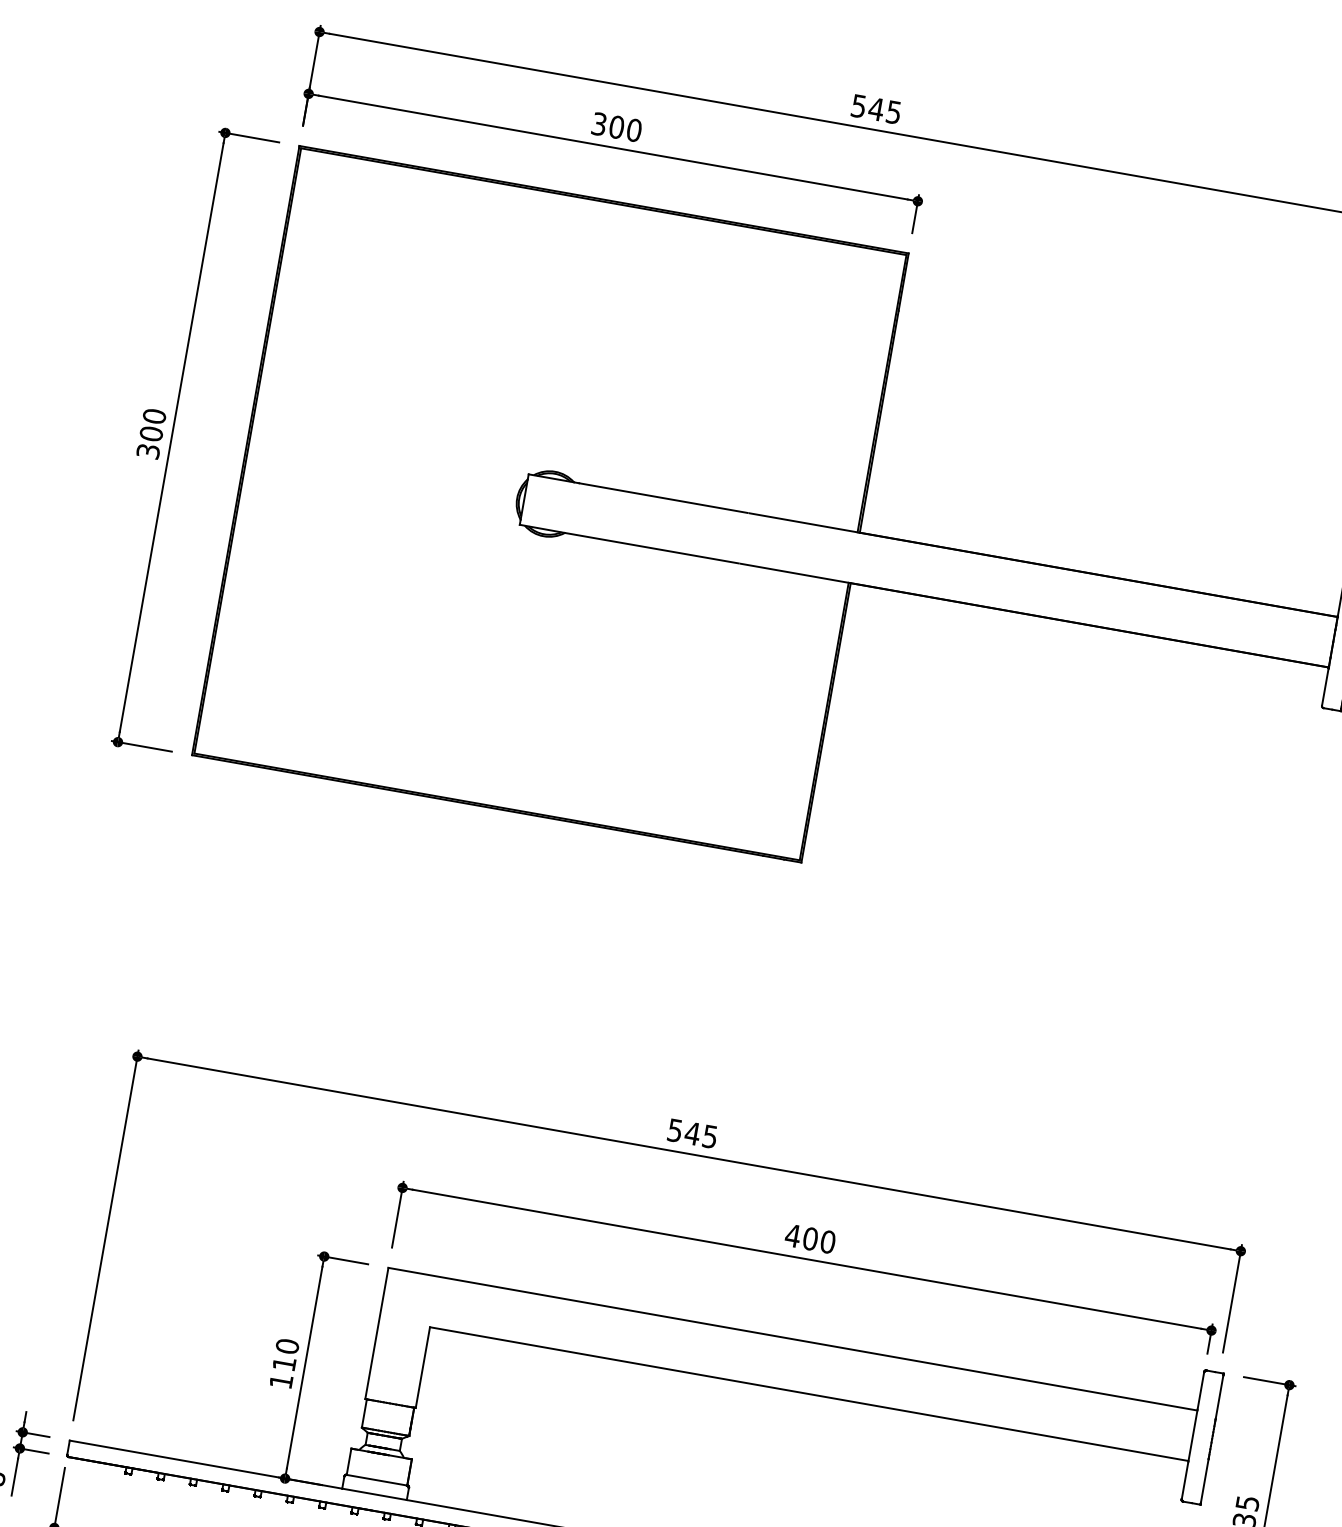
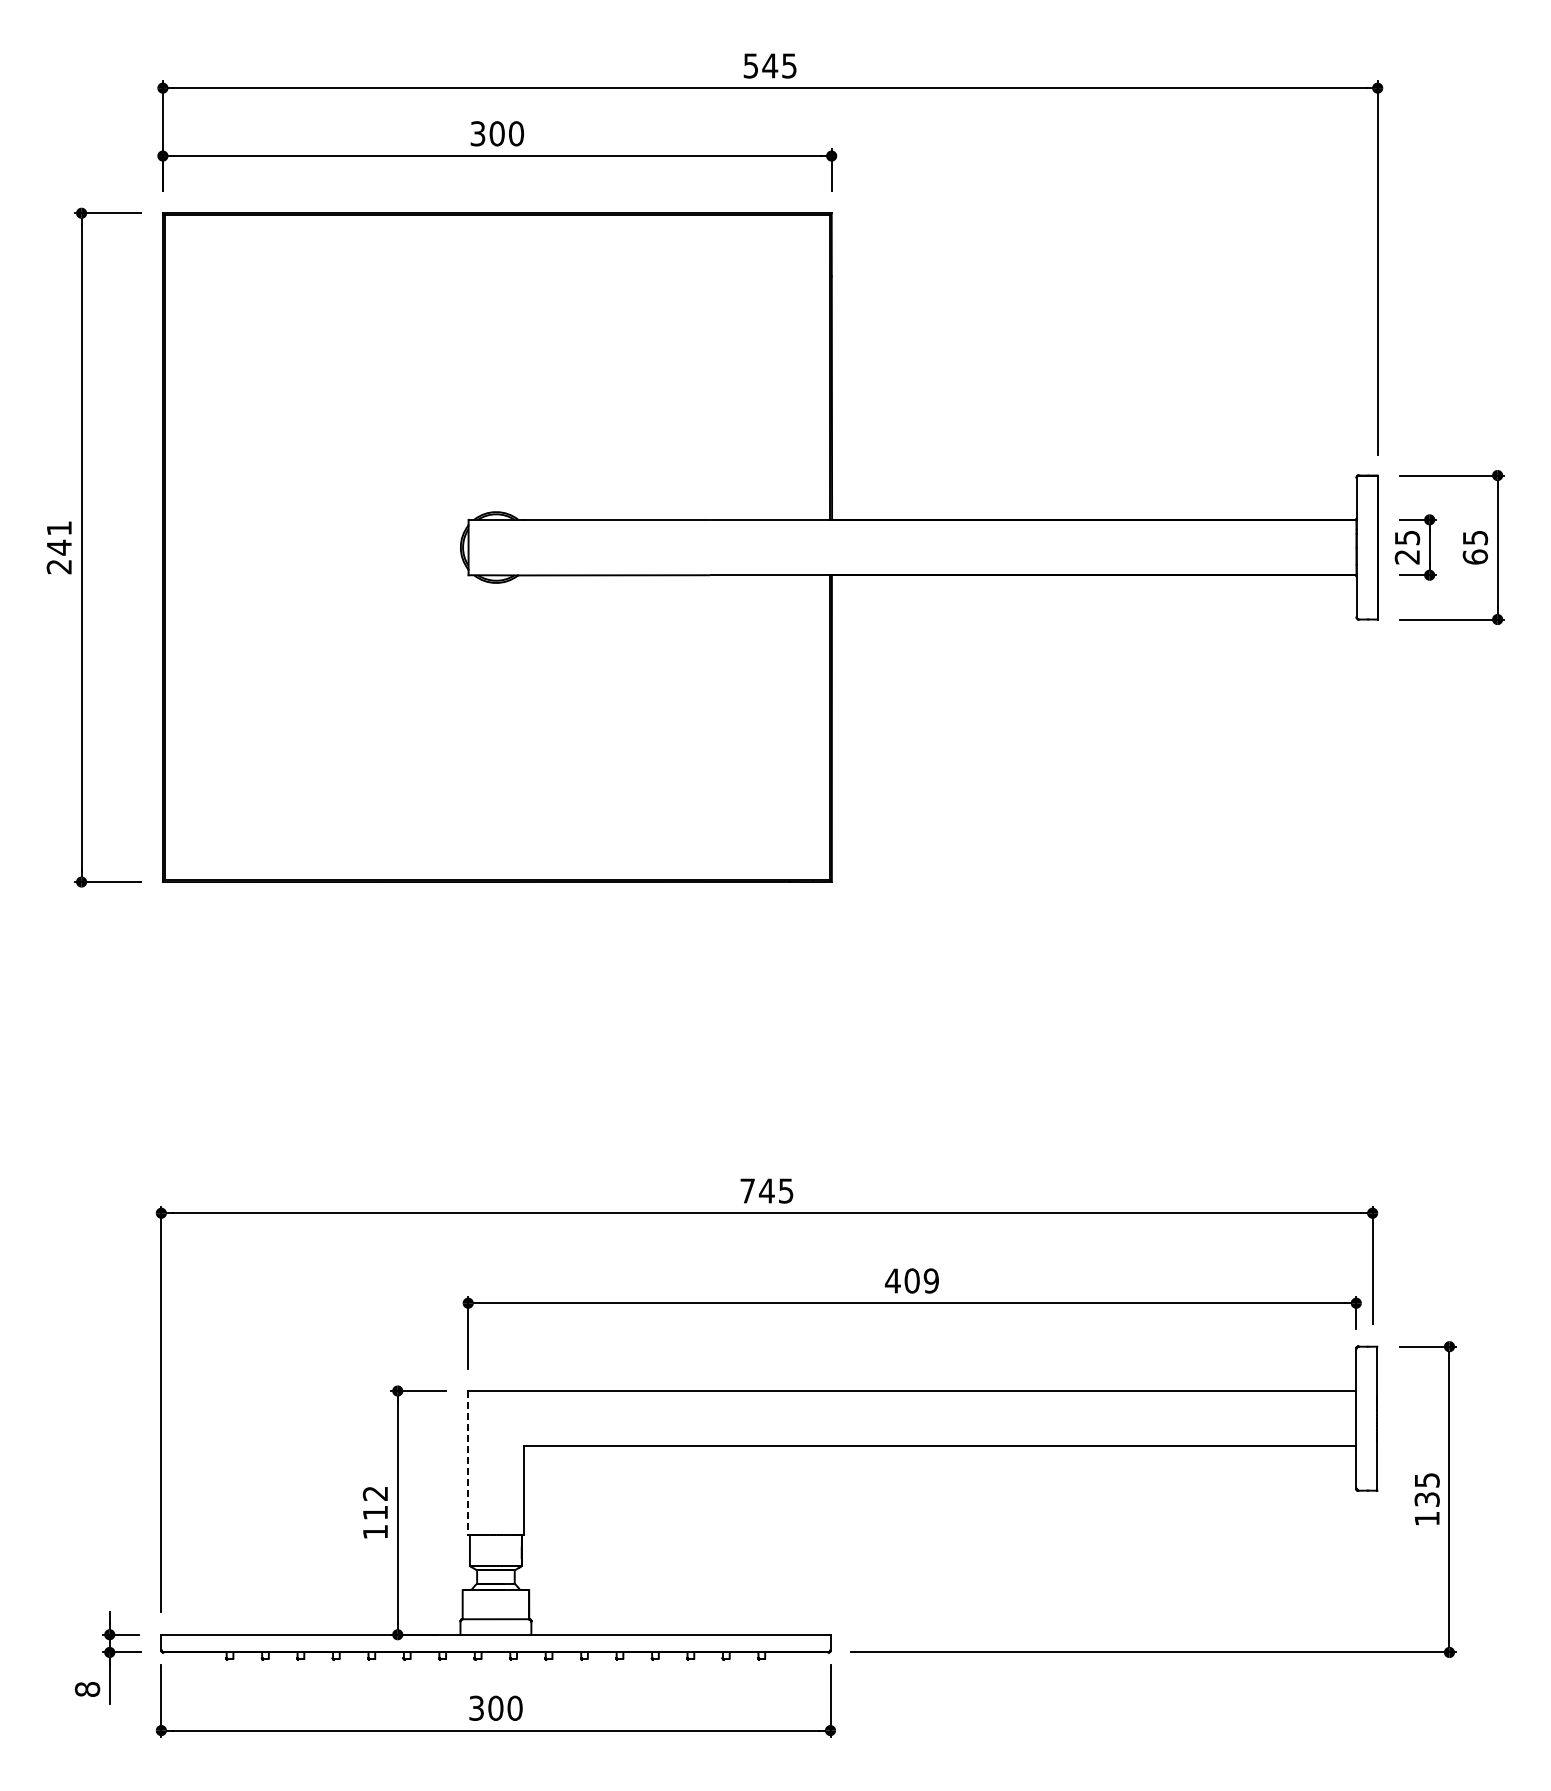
text: (150, 433) -> (58, 547), 300 -> 241
text: (675, 1130) -> (747, 1190), 545 -> 745
text: (827, 1241) -> (930, 1280), 400 -> 409
line: (377, 1333) -> (468, 1463), solid -> dashed
text: (287, 1346) -> (375, 1493), 110 -> 112

